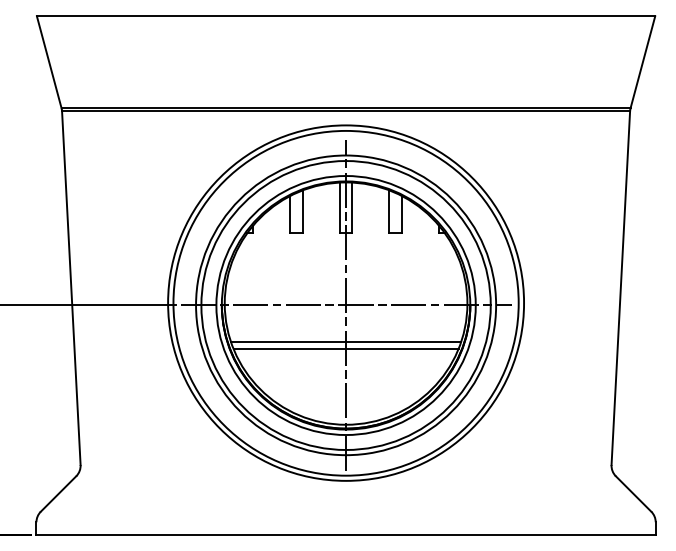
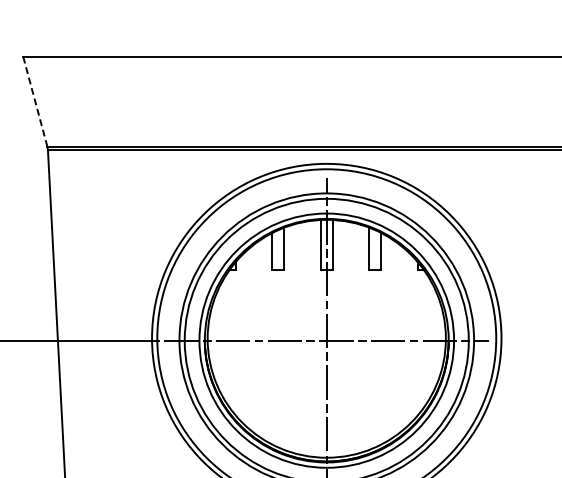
line: (49, 62) -> (35, 102), solid -> dashed
line: (345, 341) -> (326, 376), removed
line: (345, 348) -> (326, 382), removed

